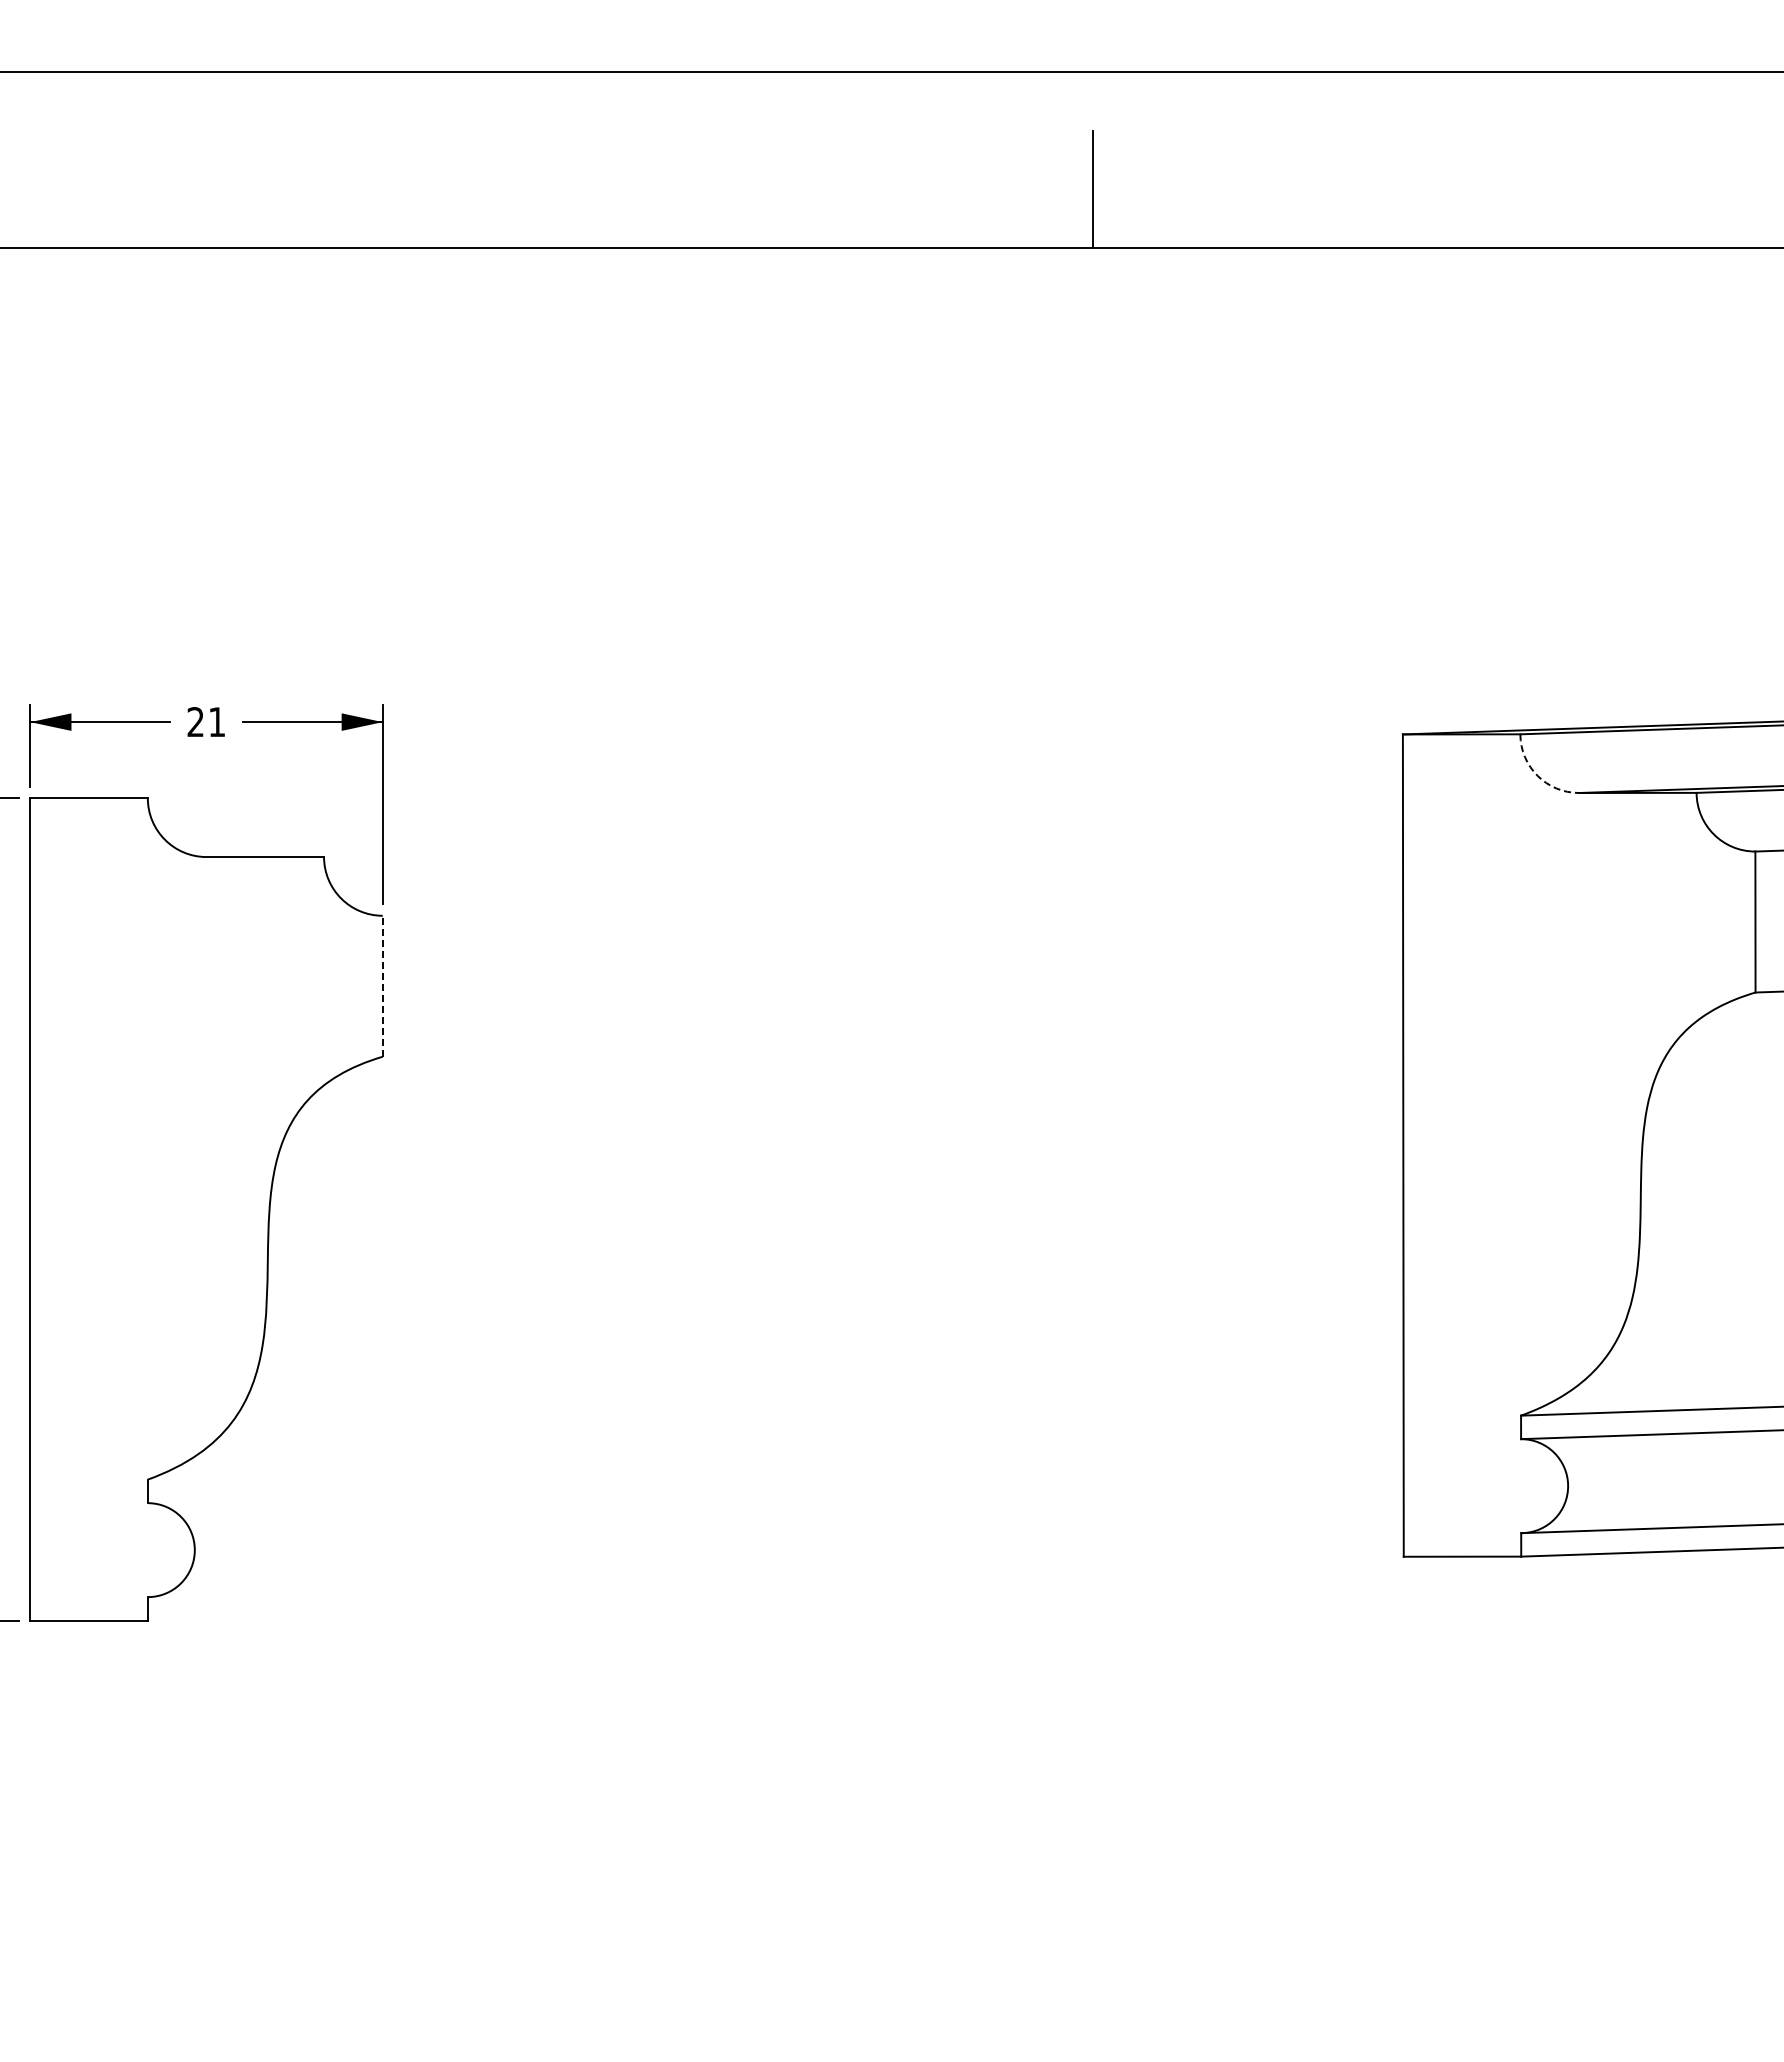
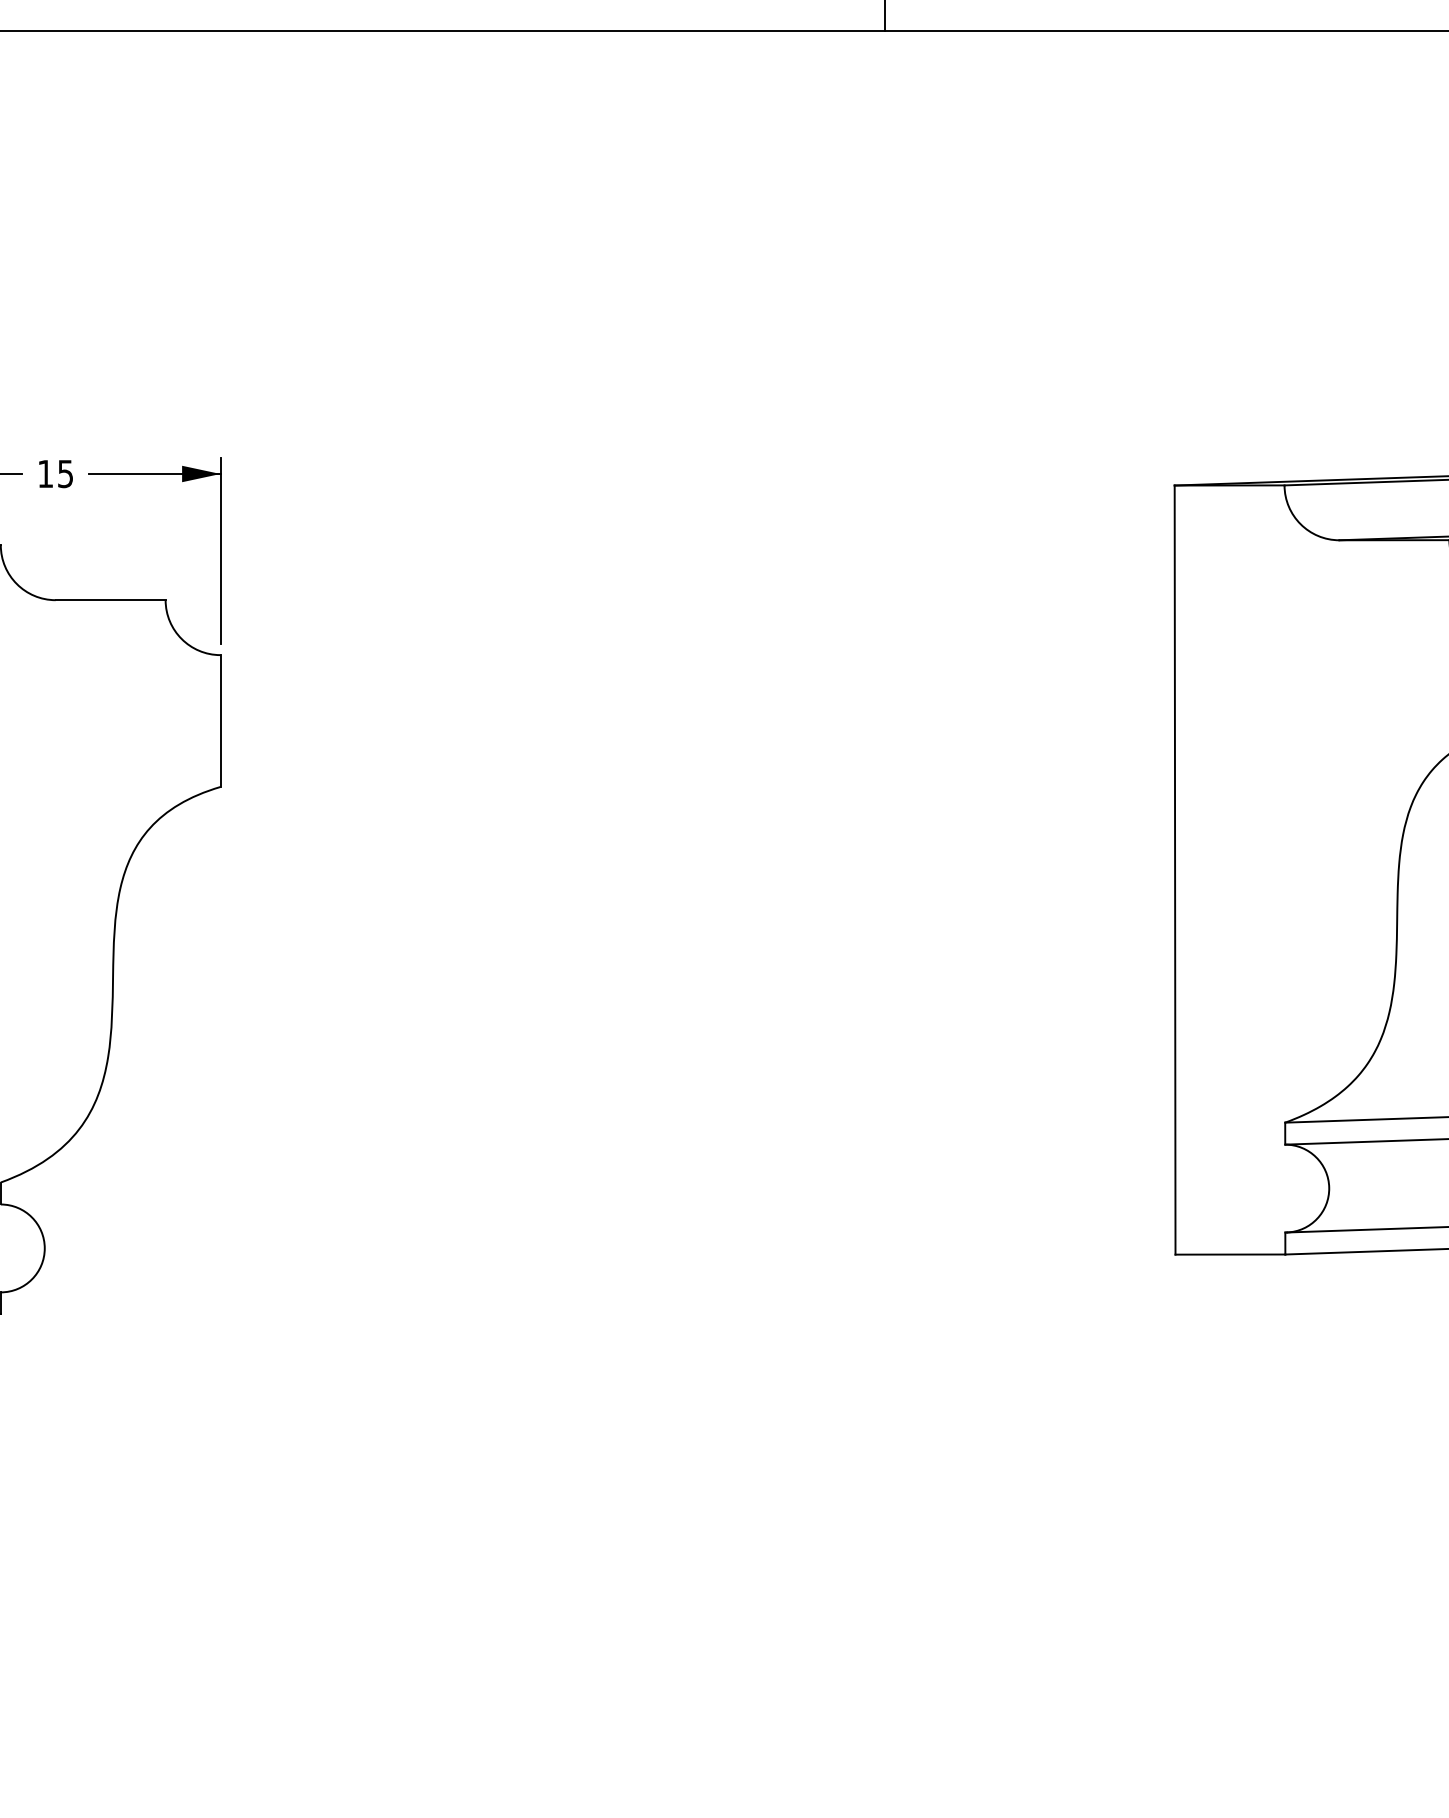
text: (205, 722) -> (54, 474), 21 -> 15
arc: (1537, 775) -> (1300, 523), dashed -> solid
line: (382, 985) -> (220, 720), dashed -> solid

